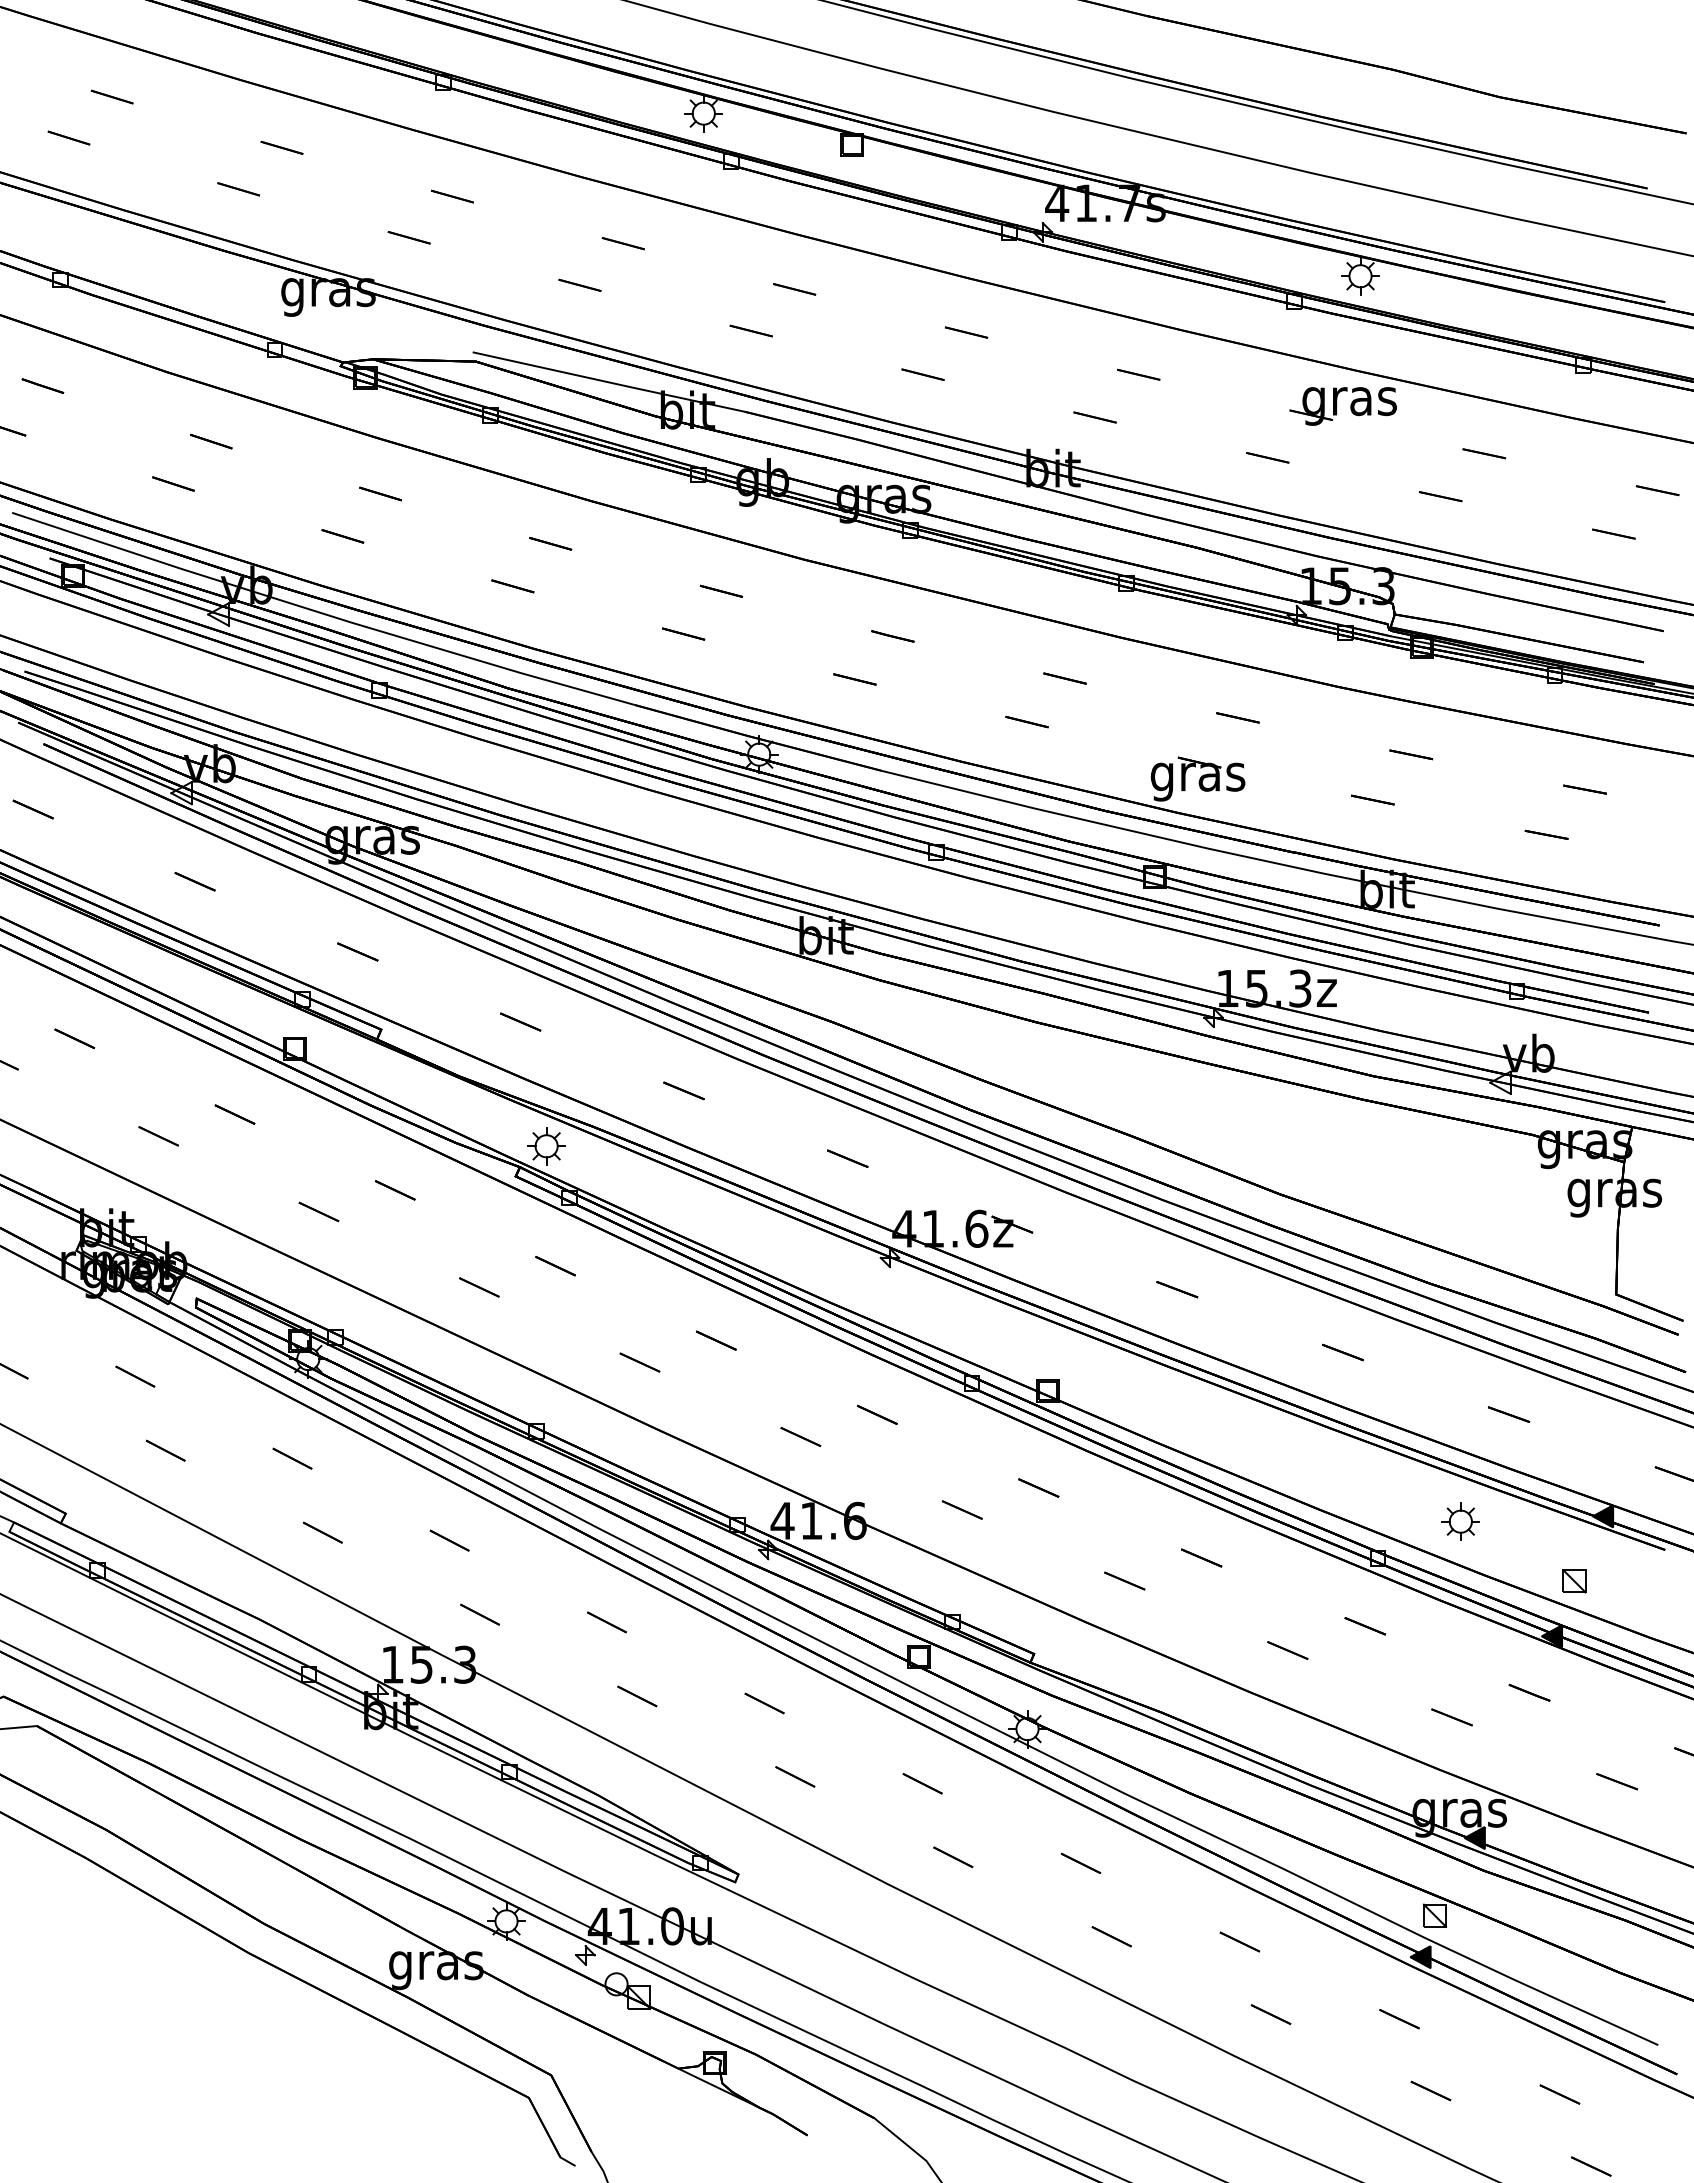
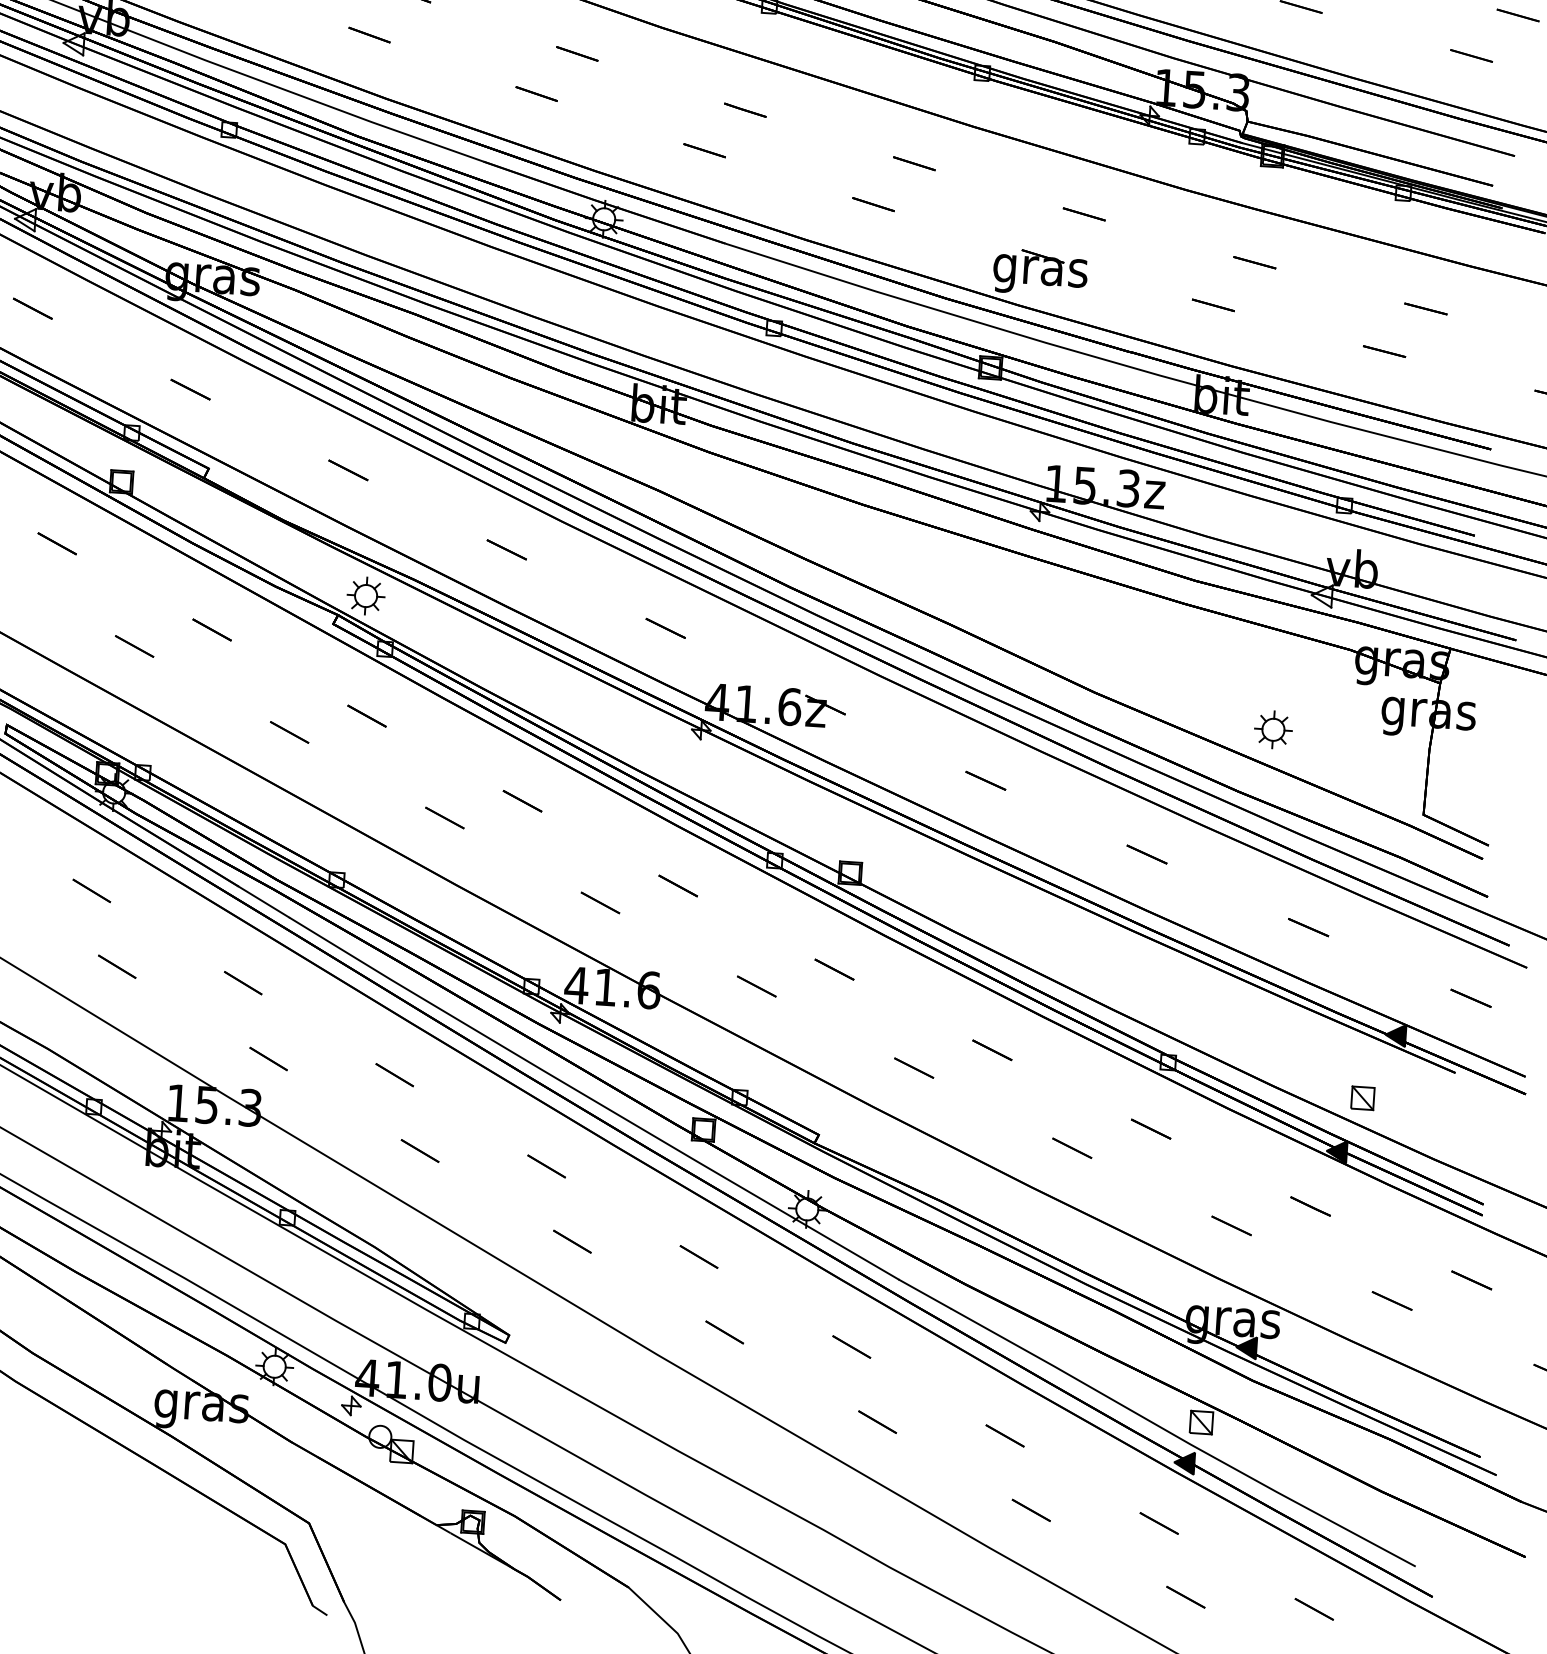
part: (1460, 1521) -> (1273, 729), moved

